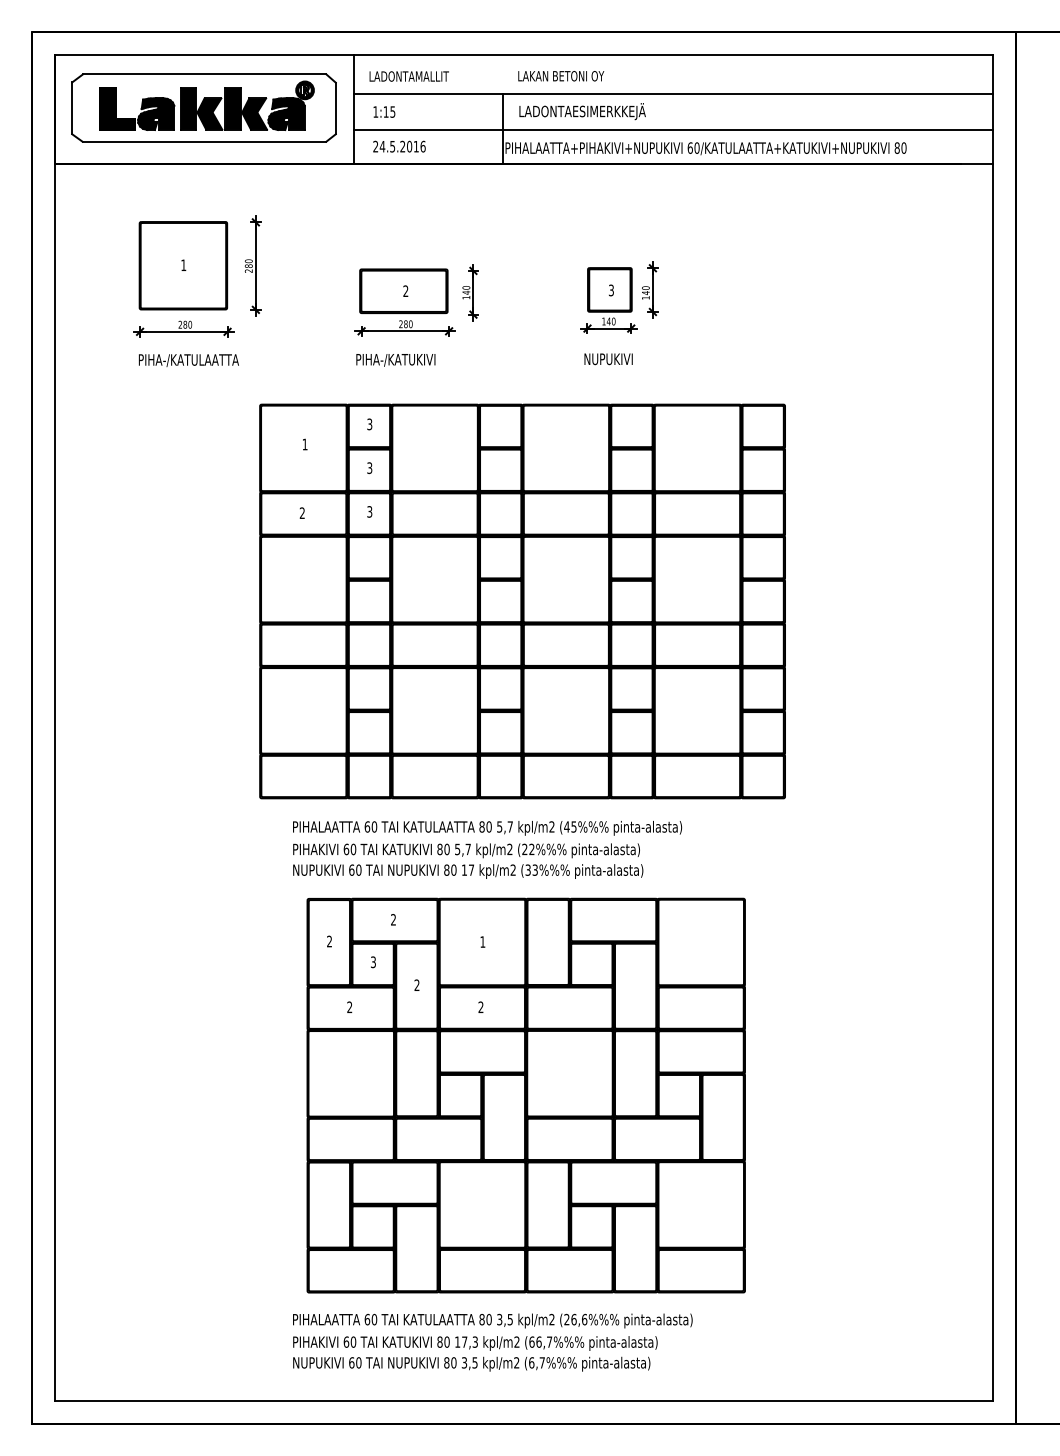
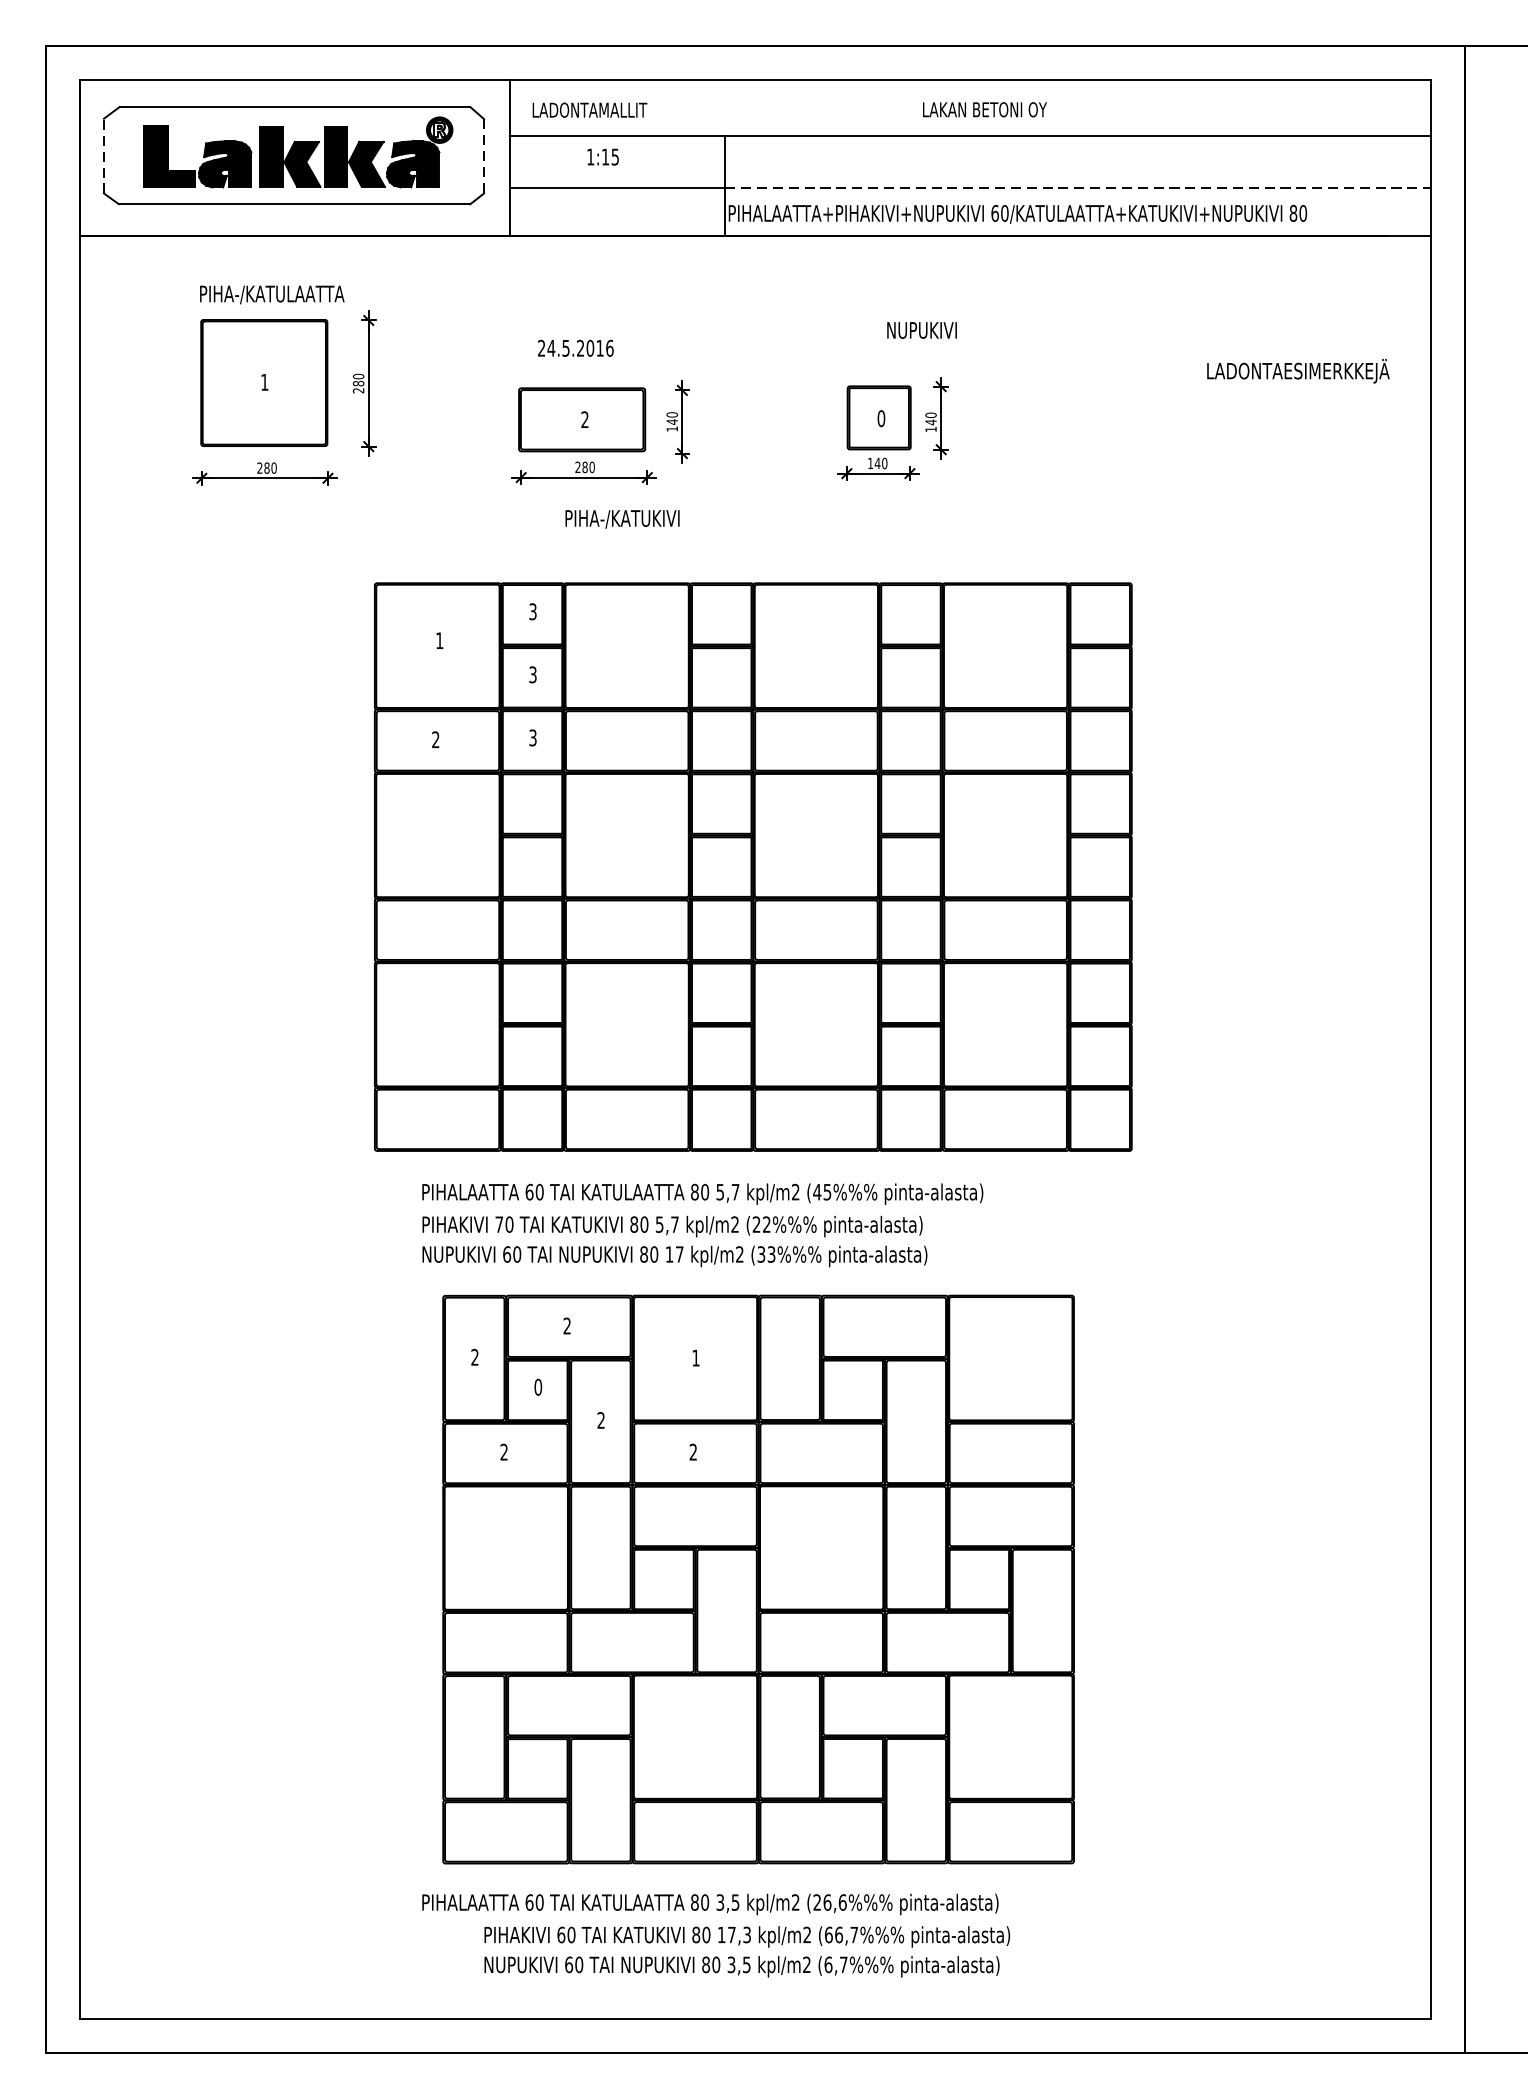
text: (561, 76) -> (985, 110), moved
line: (72, 108) -> (104, 156), solid -> dashed
line: (335, 108) -> (483, 156), solid -> dashed
text: (384, 111) -> (603, 156), moved
text: (582, 111) -> (1298, 371), moved
line: (748, 130) -> (1079, 188), solid -> dashed
text: (399, 146) -> (575, 348), moved
text: (611, 290) -> (881, 418), 3 -> 0
text: (608, 359) -> (921, 330), moved
text: (188, 360) -> (271, 294), moved
text: (395, 360) -> (621, 519), moved
text: (346, 849) -> (499, 1224), 60 -> 70
text: (373, 962) -> (538, 1387), 3 -> 0
text: (475, 1353) -> (747, 1951), moved

